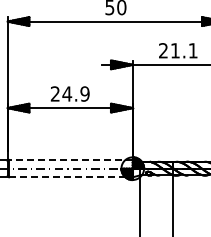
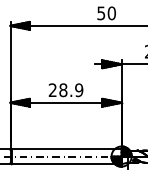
text: (67, 93) -> (63, 89), 24.9 -> 28.9
line: (70, 160) -> (66, 149), dashed -> solid
line: (70, 177) -> (66, 164), dashed -> solid

